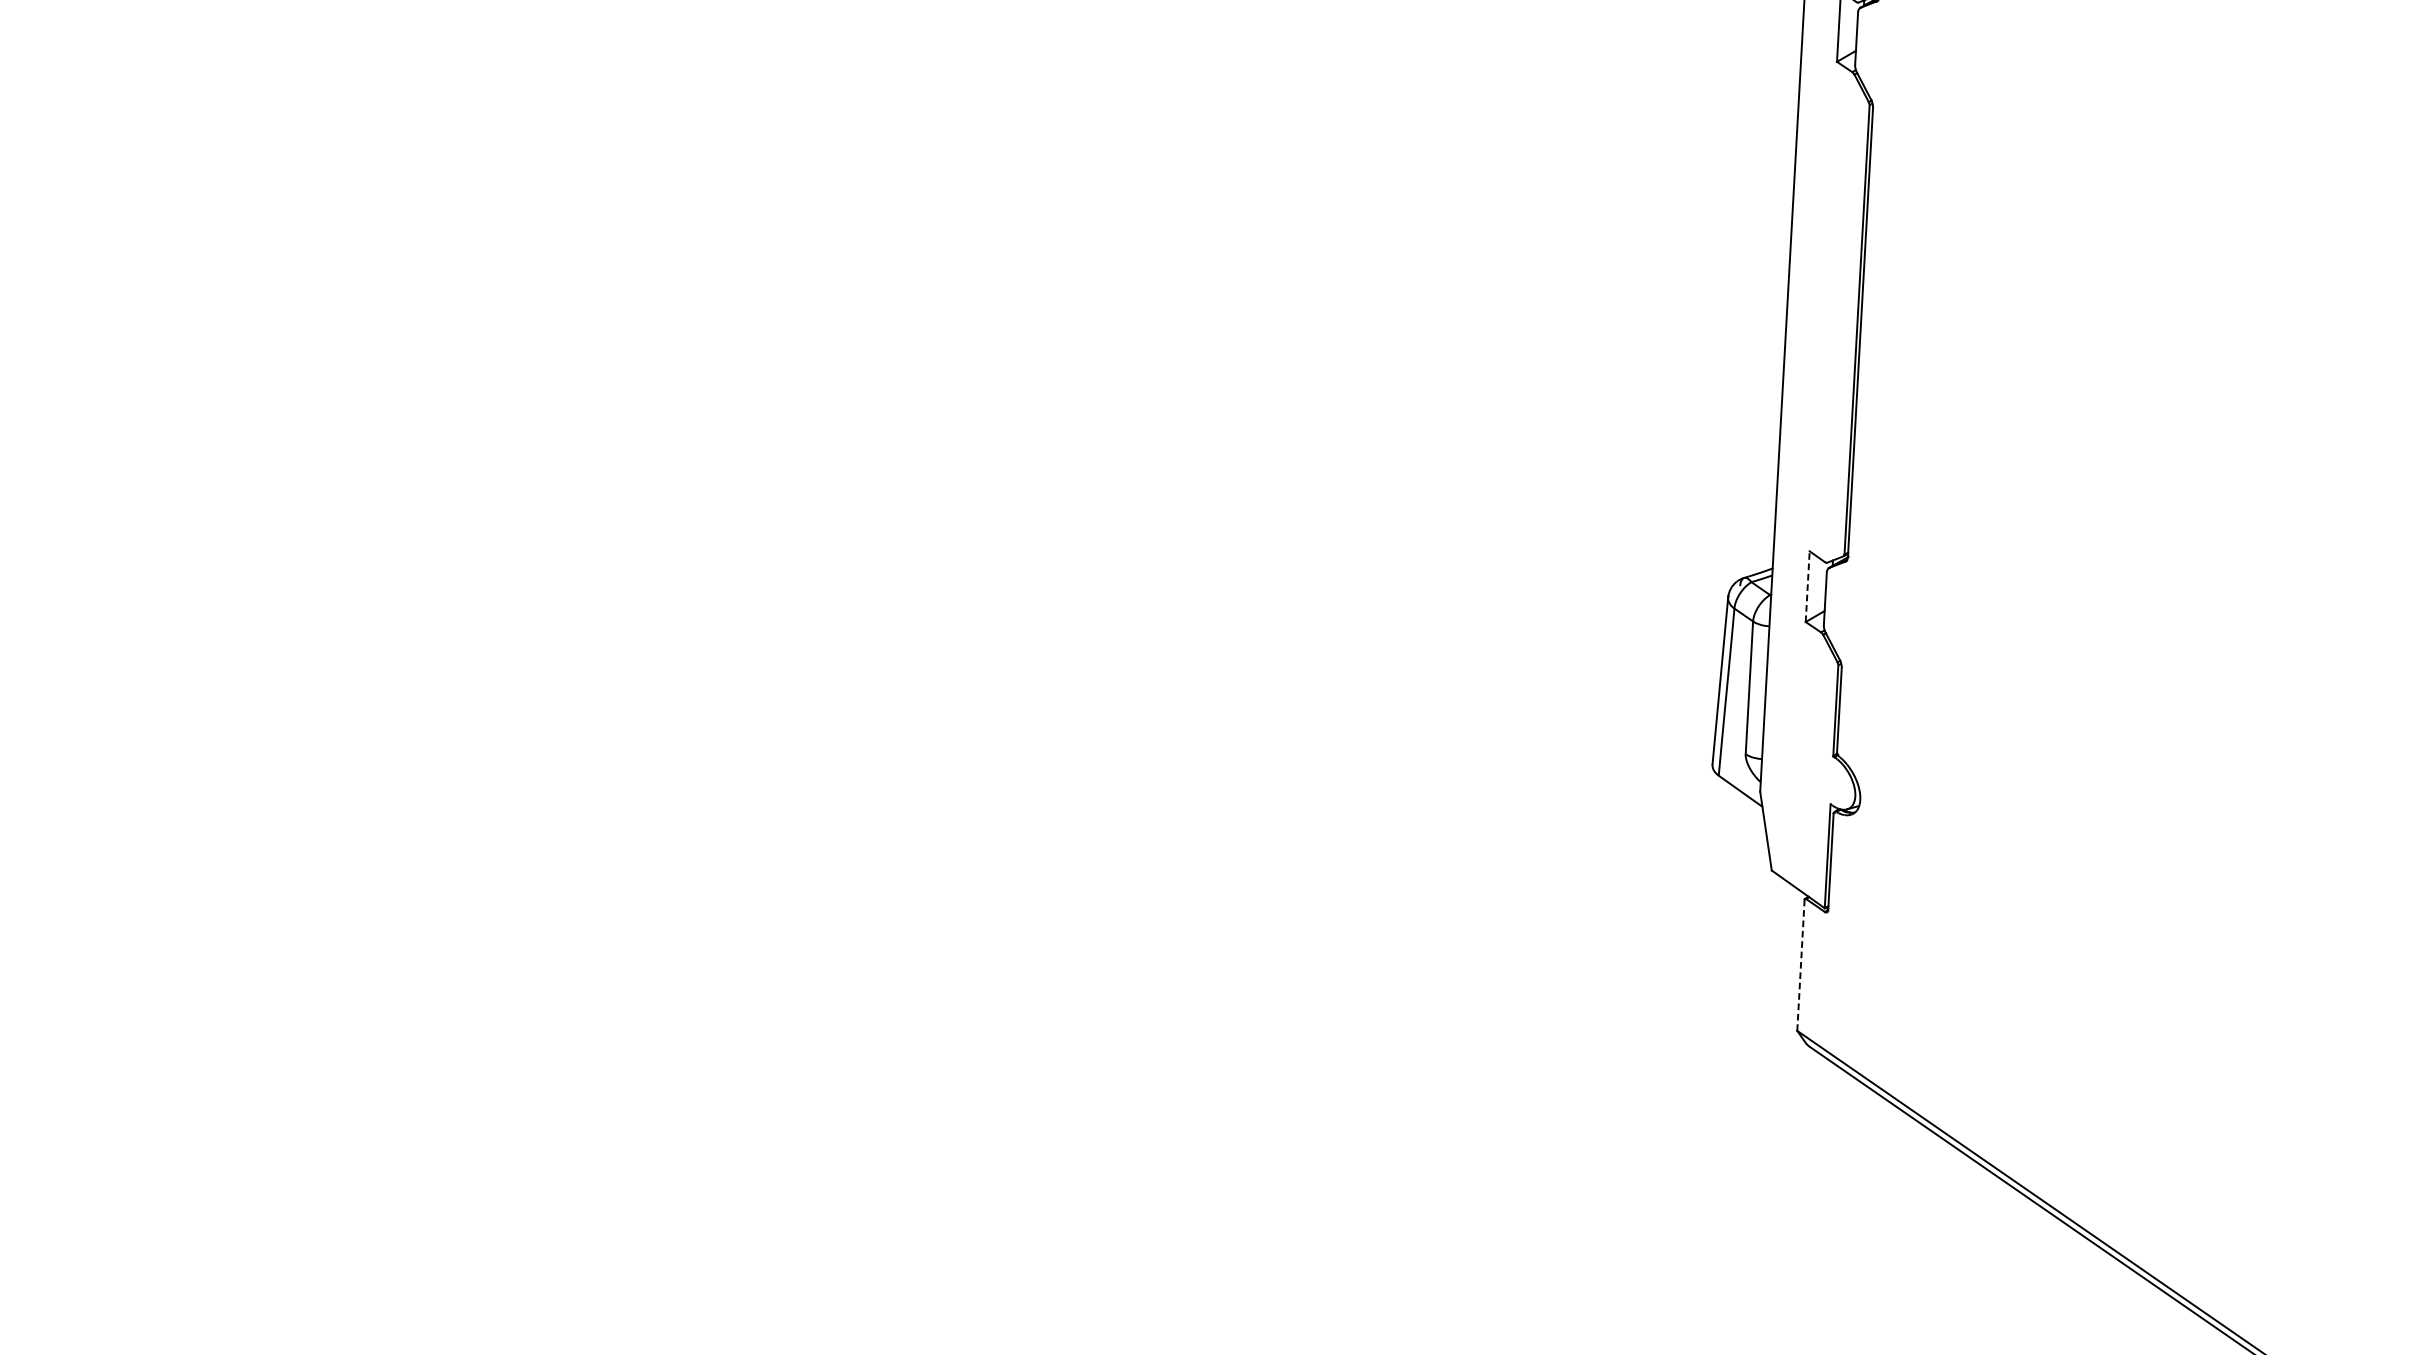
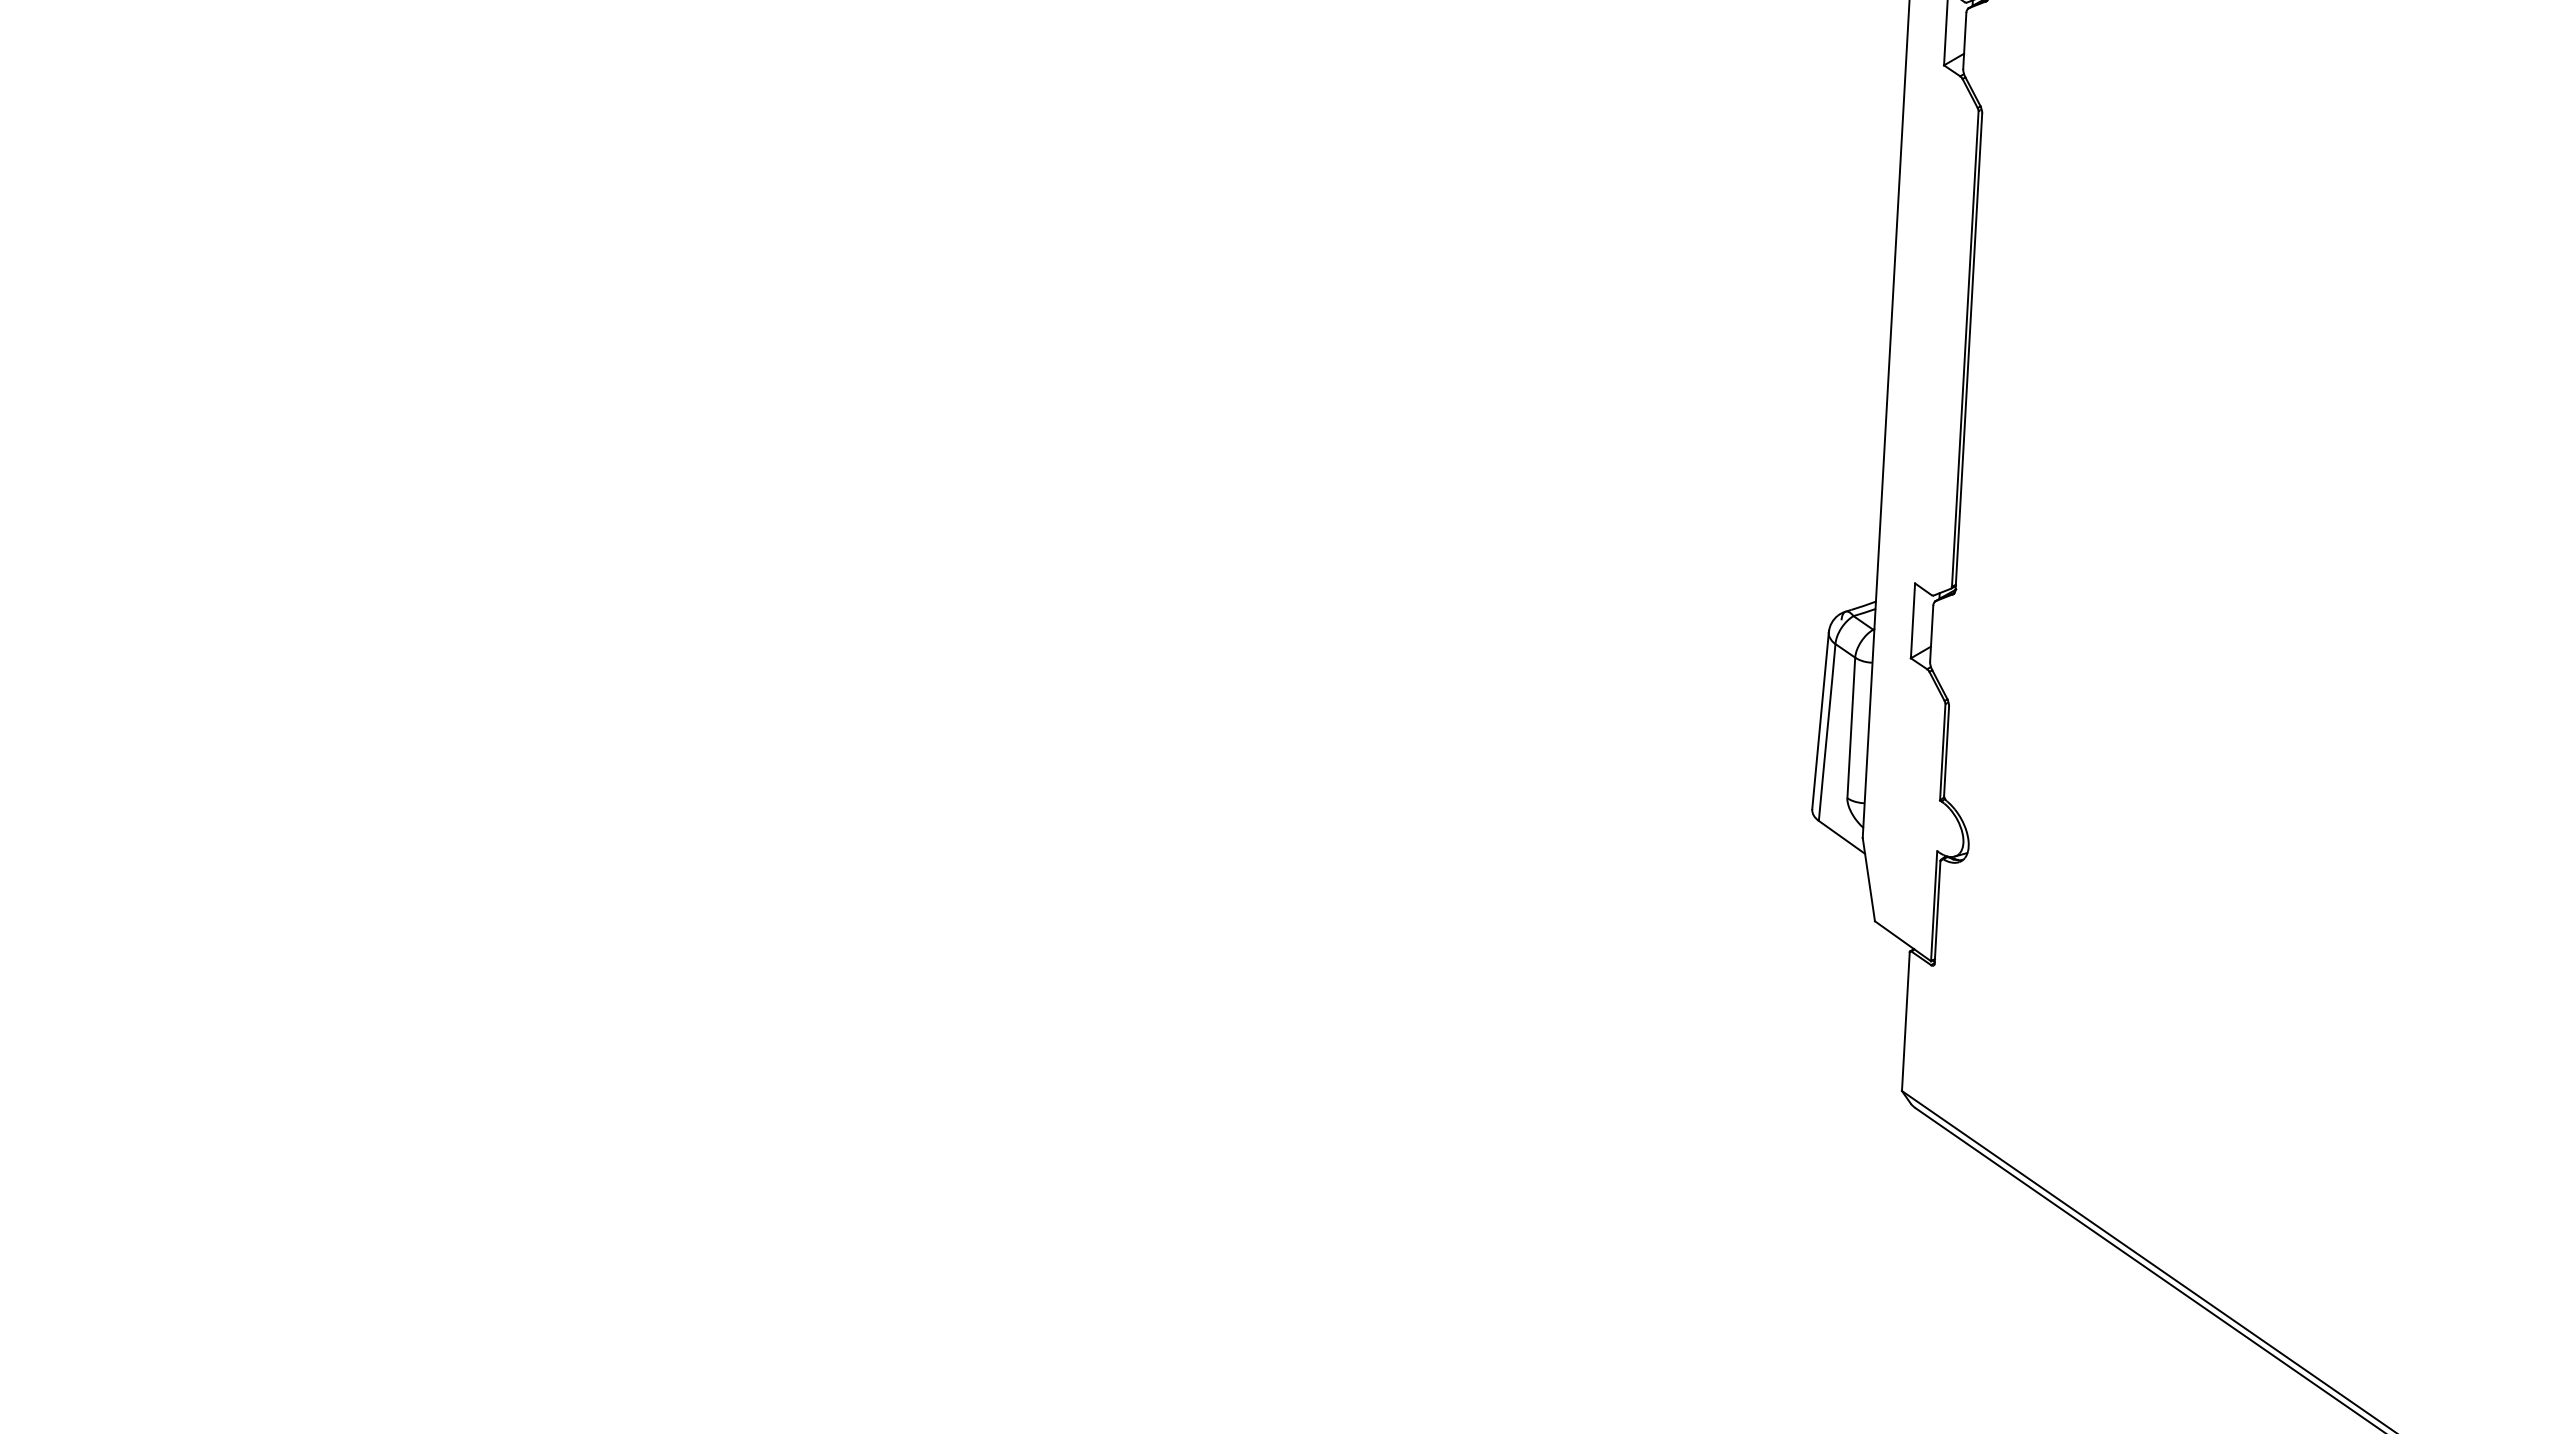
line: (1808, 586) -> (1913, 620), dashed -> solid
line: (1800, 965) -> (1905, 1021), dashed -> solid

